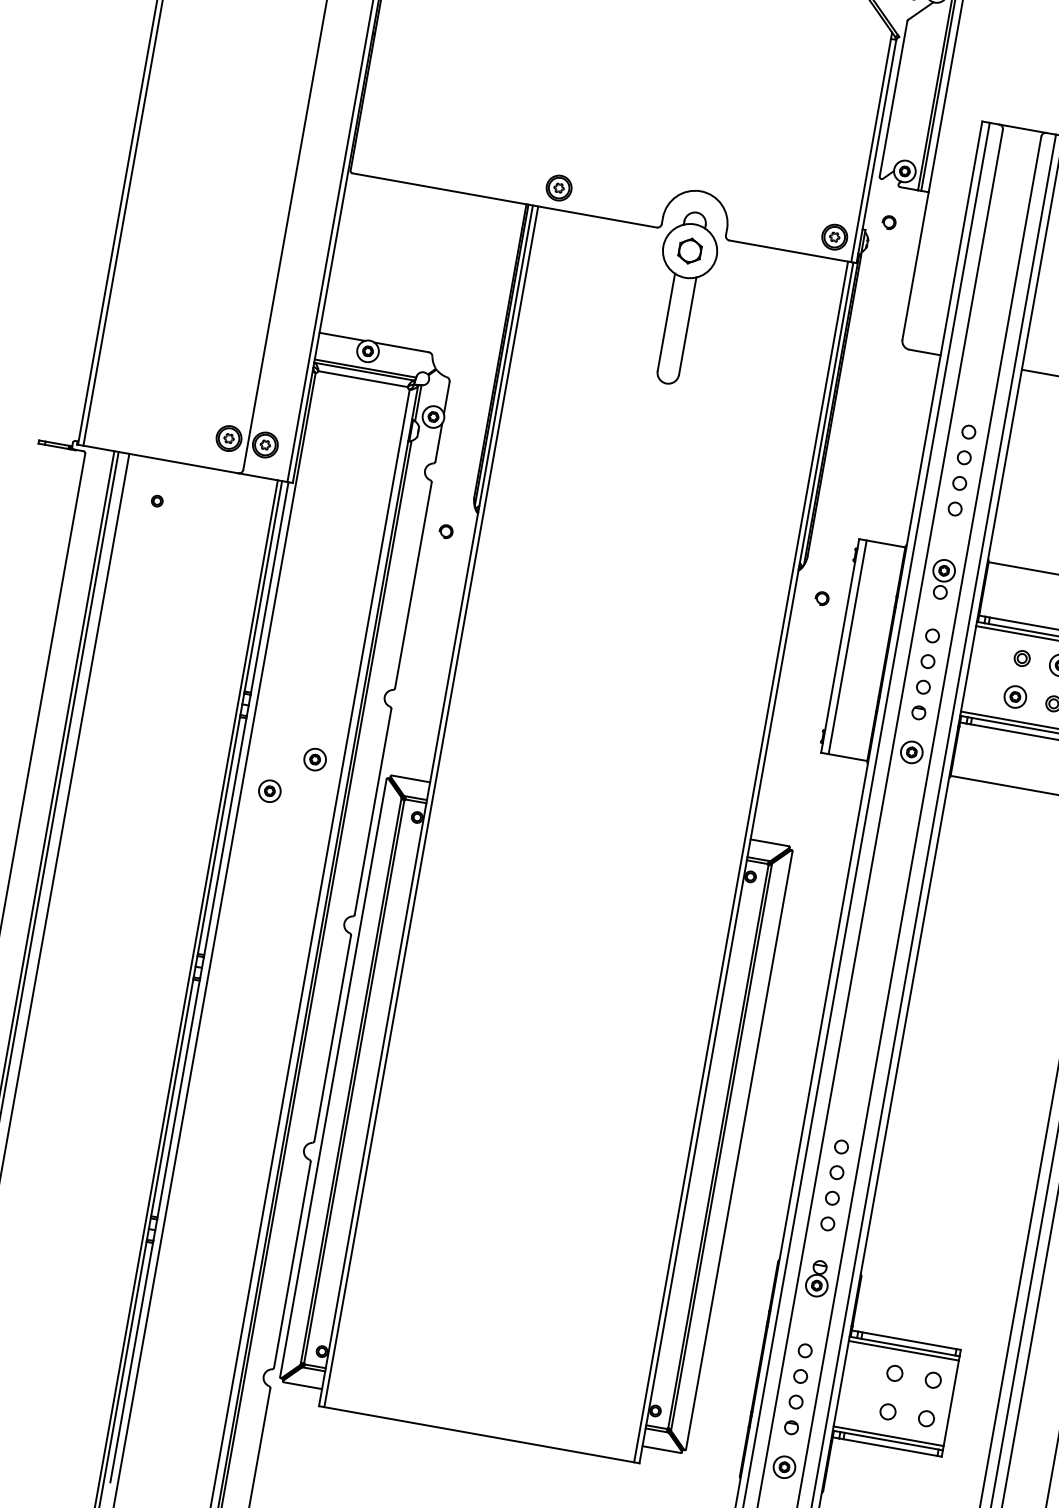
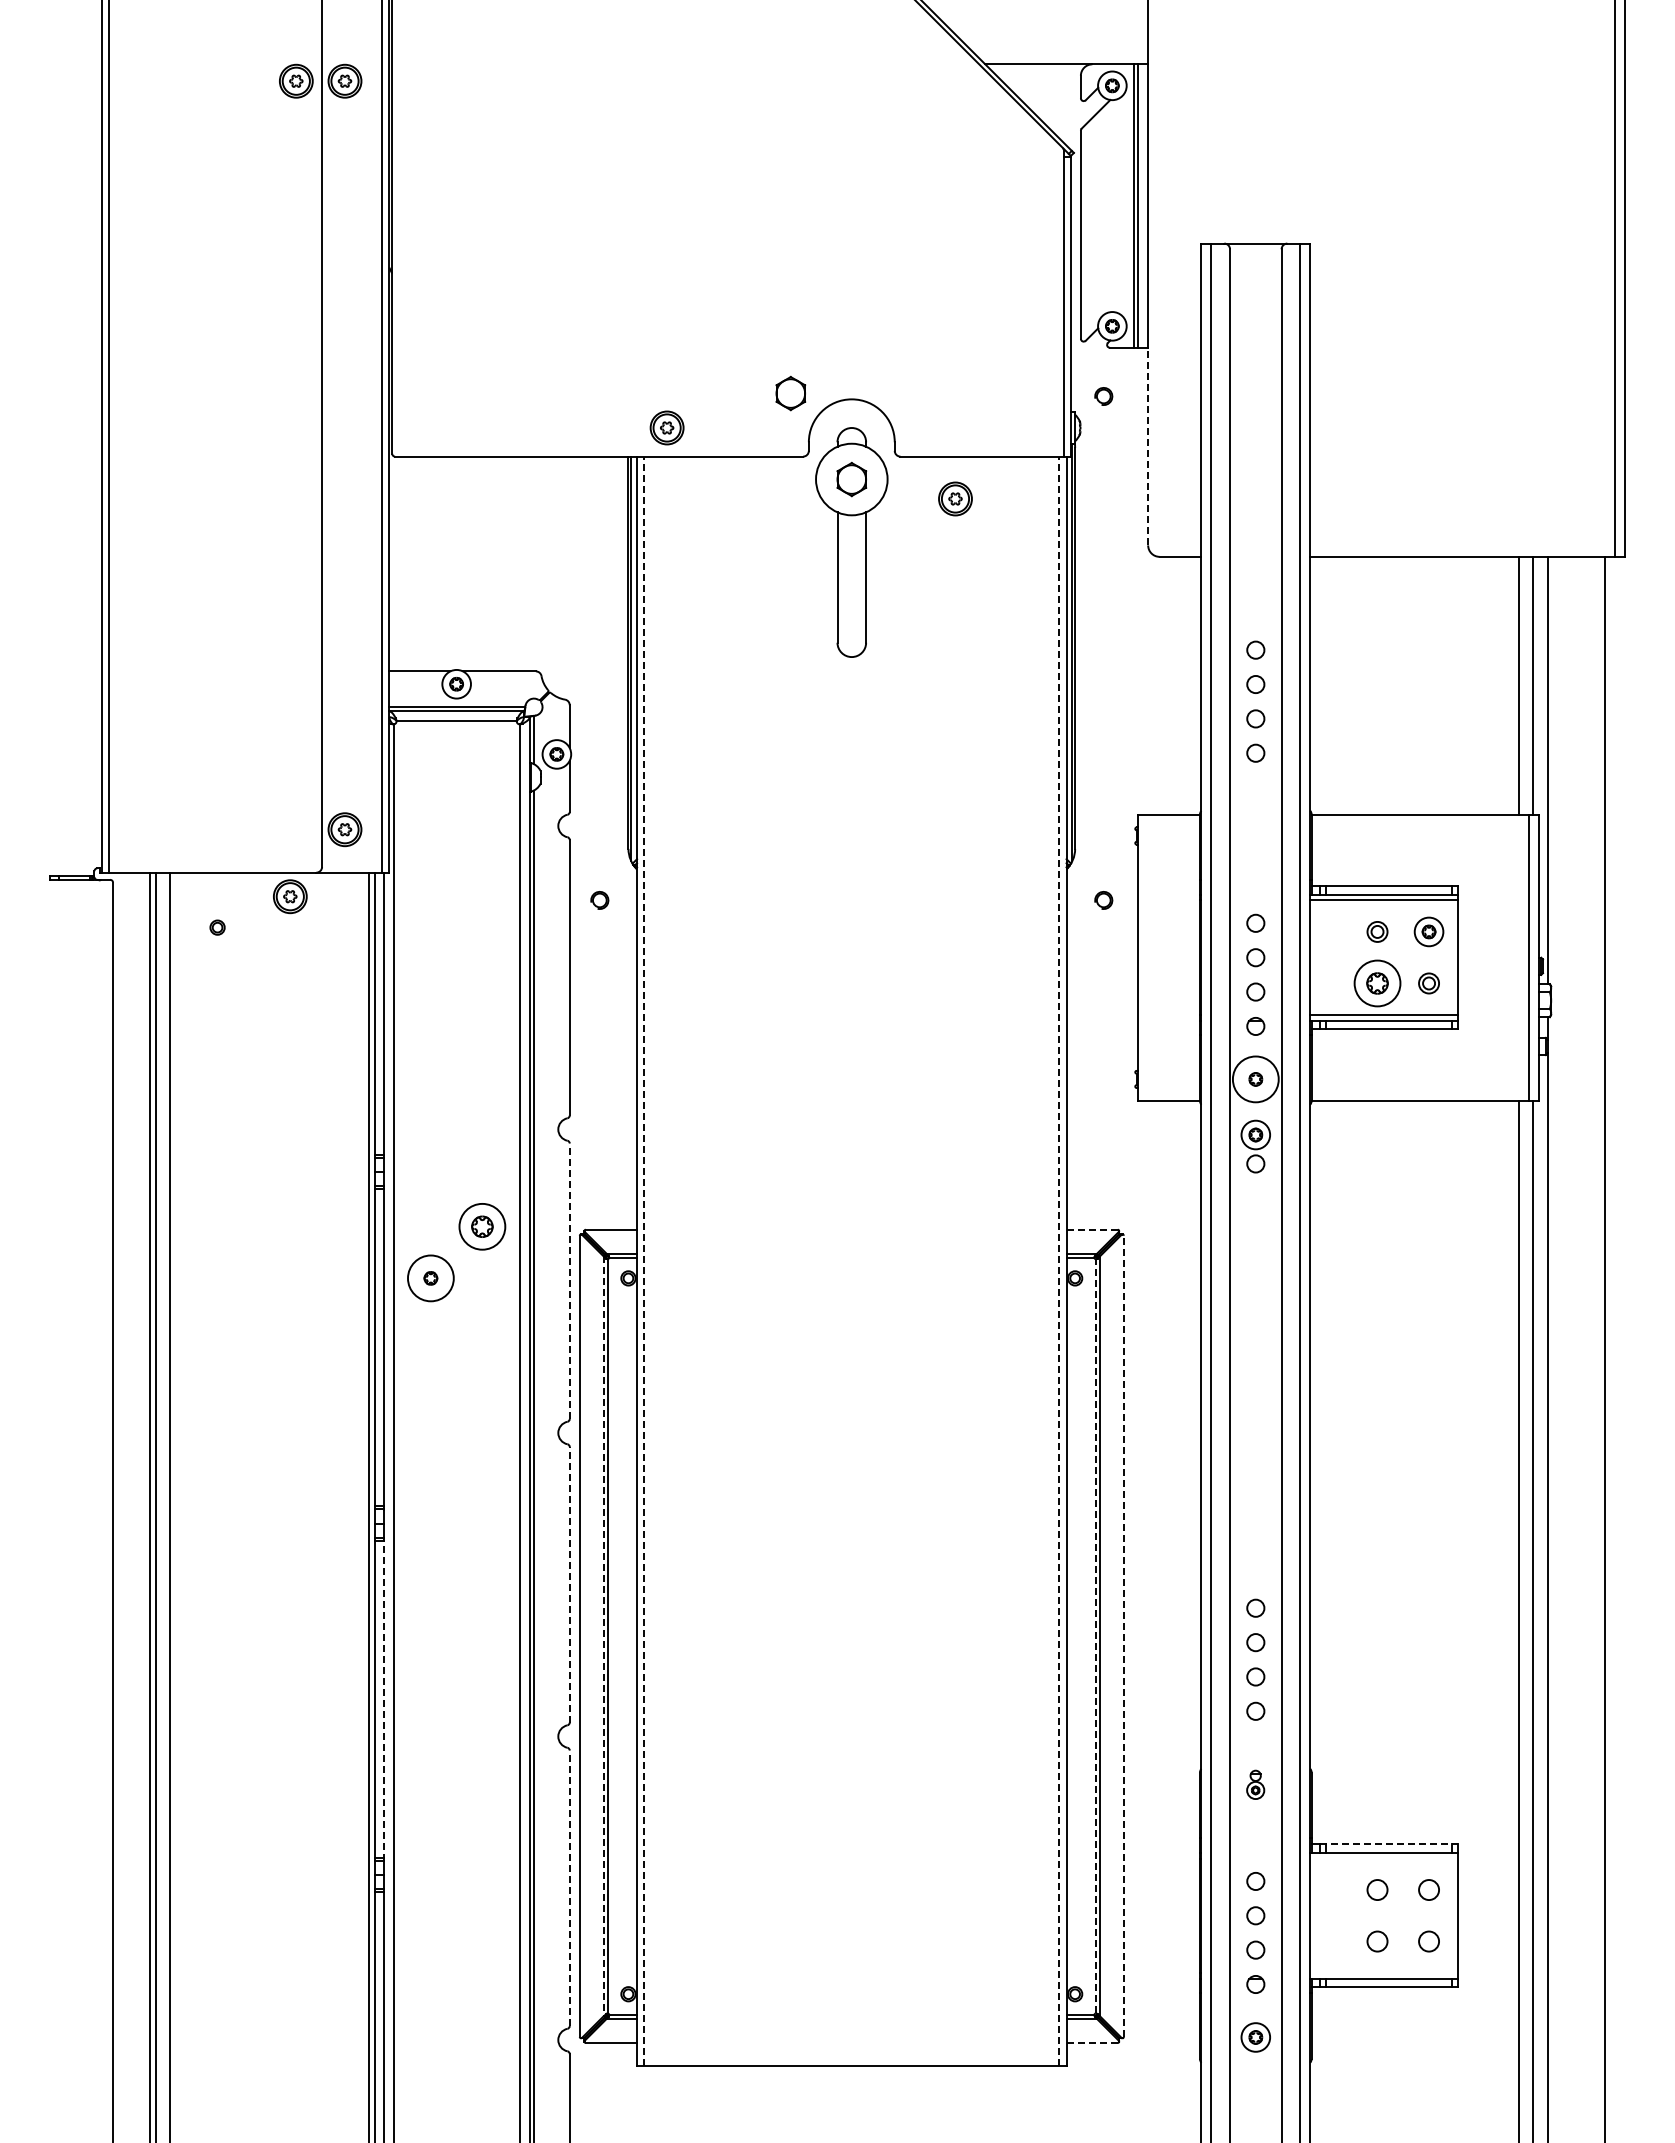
part: (655, 178) -> (790, 393), added
part: (834, 236) -> (955, 498), moved
line: (915, 265) -> (1148, 446), solid -> dashed
part: (229, 438) -> (290, 896), moved
part: (942, 579) -> (1255, 1146), moved
line: (847, 647) -> (1148, 957), removed
part: (1015, 697) -> (1377, 983), size x1.6
circle: (911, 752) -> (1255, 1079), size x1.6
part: (315, 759) -> (482, 1226), size x1.6
circle: (269, 791) -> (430, 1278), size x1.6
line: (431, 807) -> (644, 1261), solid -> dashed
line: (372, 811) -> (569, 1281), solid -> dashed
line: (770, 842) -> (1092, 1229), solid -> dashed
line: (741, 862) -> (1059, 1261), solid -> dashed
line: (332, 1038) -> (569, 1584), solid -> dashed
line: (351, 1081) -> (603, 1636), solid -> dashed
line: (178, 1098) -> (383, 1698), solid -> dashed
line: (718, 1146) -> (1095, 1635), solid -> dashed
line: (739, 1150) -> (1123, 1636), solid -> dashed
line: (292, 1264) -> (569, 1888), solid -> dashed
part: (817, 1278) -> (1255, 1784), size x0.6
line: (909, 1340) -> (1388, 1844), solid -> dashed
line: (903, 1350) -> (1383, 1858), removed
line: (888, 1436) -> (1383, 1973), removed
line: (661, 1449) -> (1092, 2042), solid -> dashed

